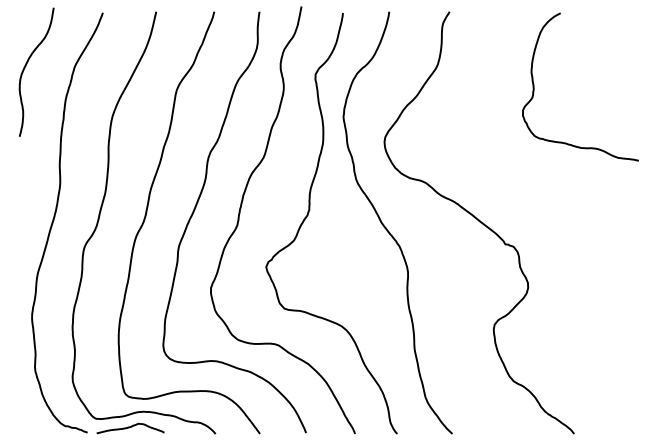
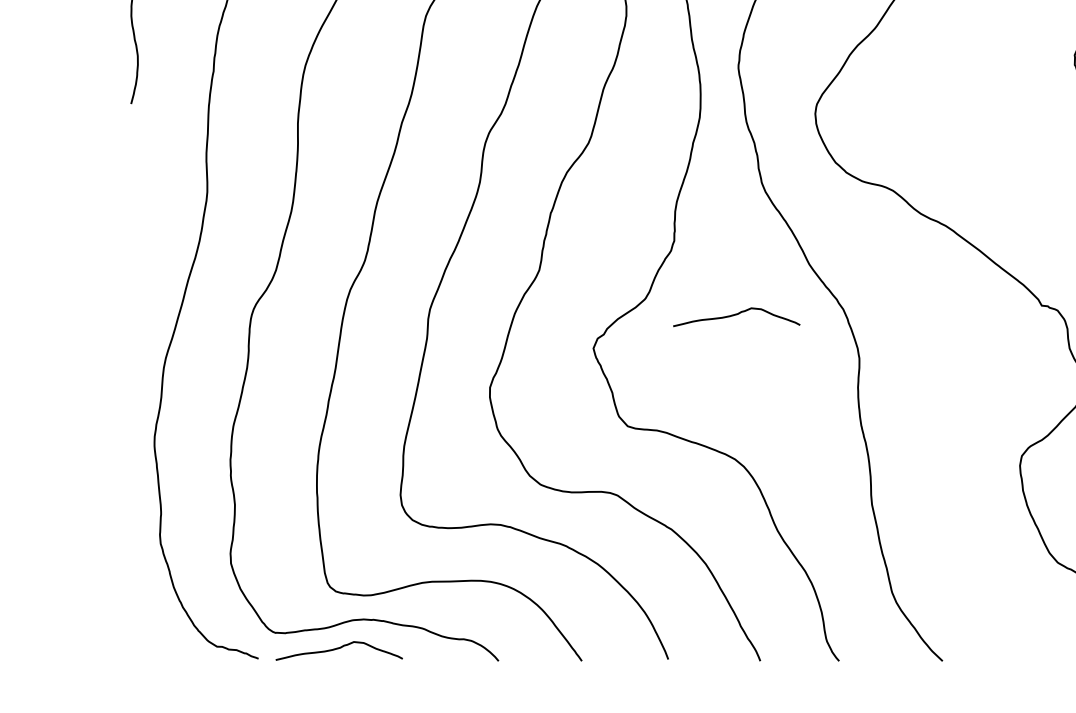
curve: (342, 249) -> (736, 315), added

